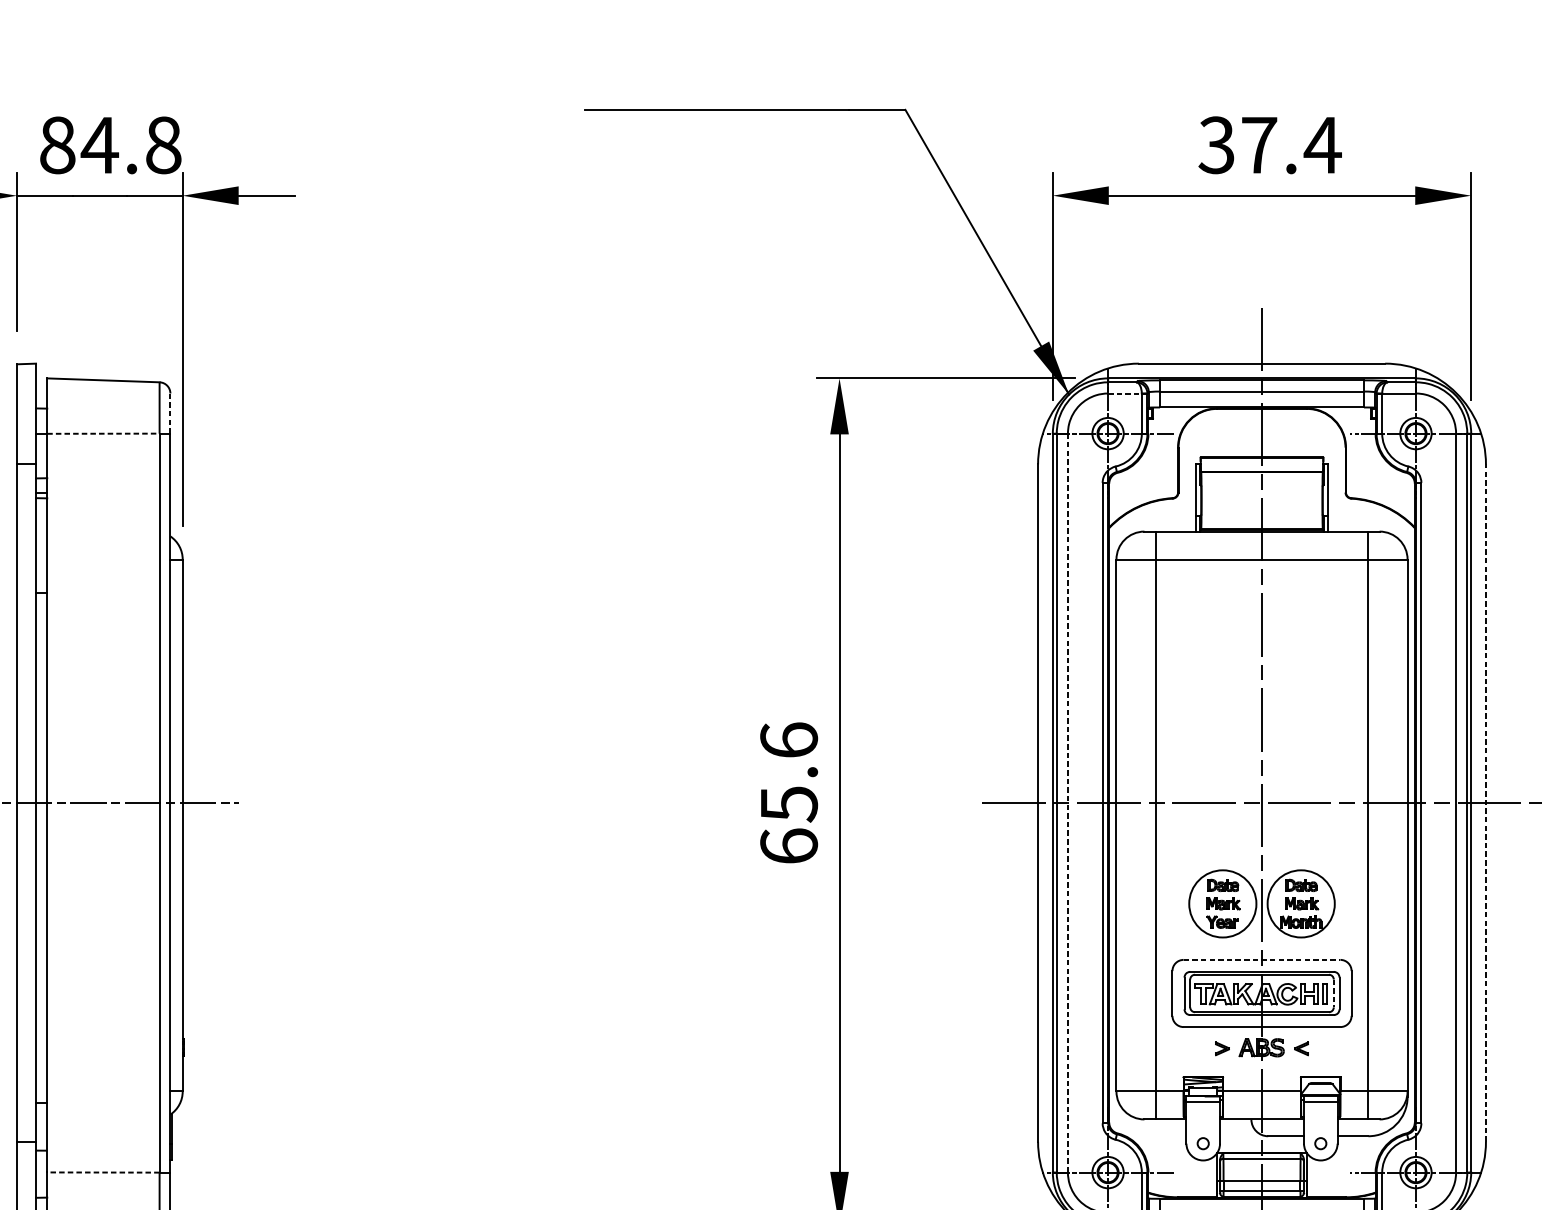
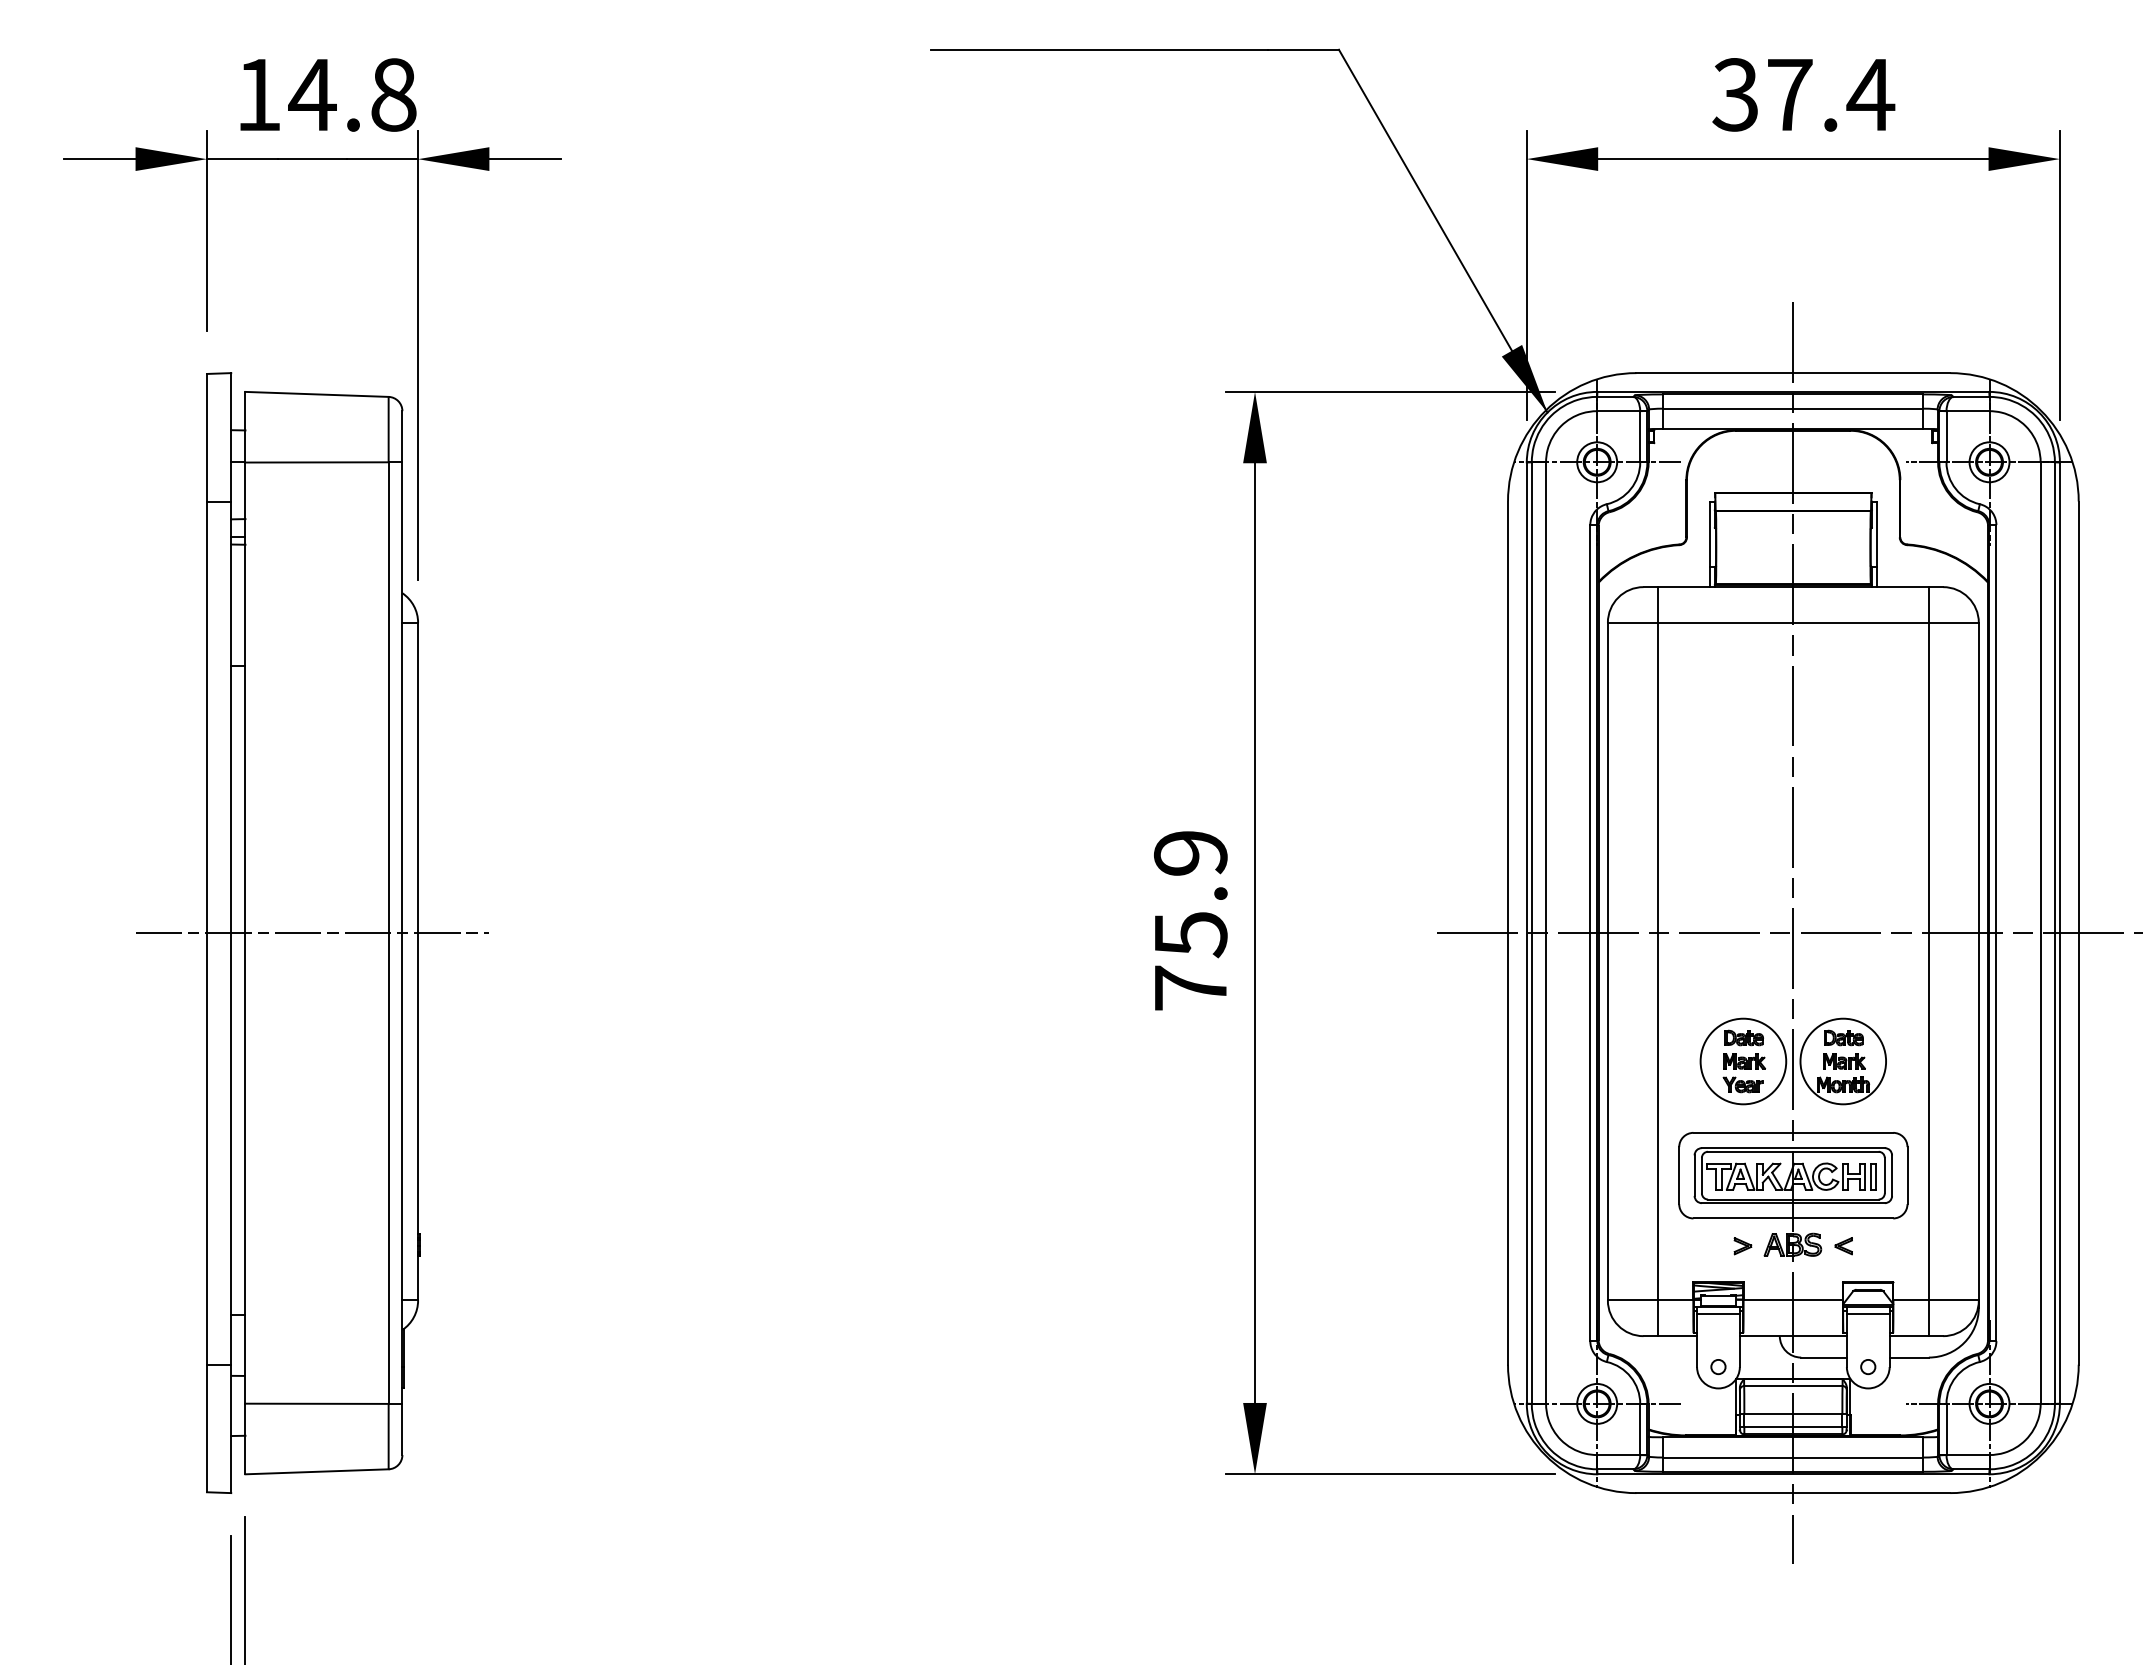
text: (57, 144) -> (258, 94), 84.8 -> 14.8
line: (1124, 393) -> (1618, 411), dashed -> solid
line: (170, 413) -> (402, 436), dashed -> solid
line: (103, 433) -> (317, 462), dashed -> solid
text: (788, 793) -> (1190, 920), 65.6 -> 75.9
line: (1068, 803) -> (1546, 933), dashed -> solid
line: (1485, 803) -> (2078, 933), dashed -> solid
line: (1262, 959) -> (1793, 1132), dashed -> solid
line: (1333, 993) -> (1884, 1175), dashed -> solid
line: (103, 1172) -> (317, 1403), dashed -> solid

